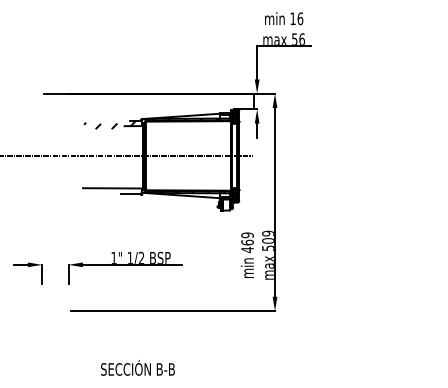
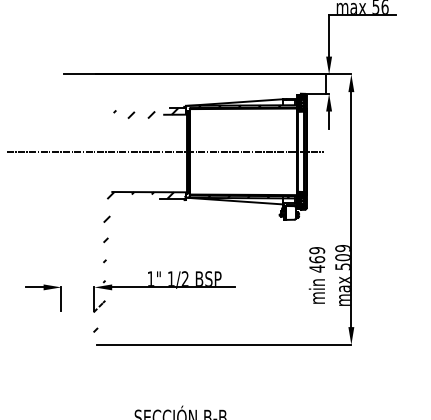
hatch: (99, 244) -> (132, 262), added

